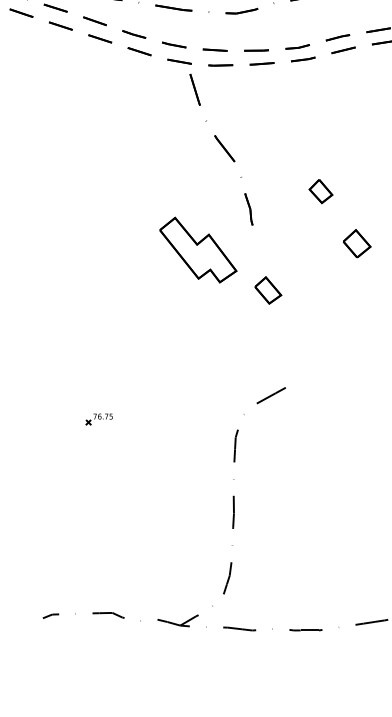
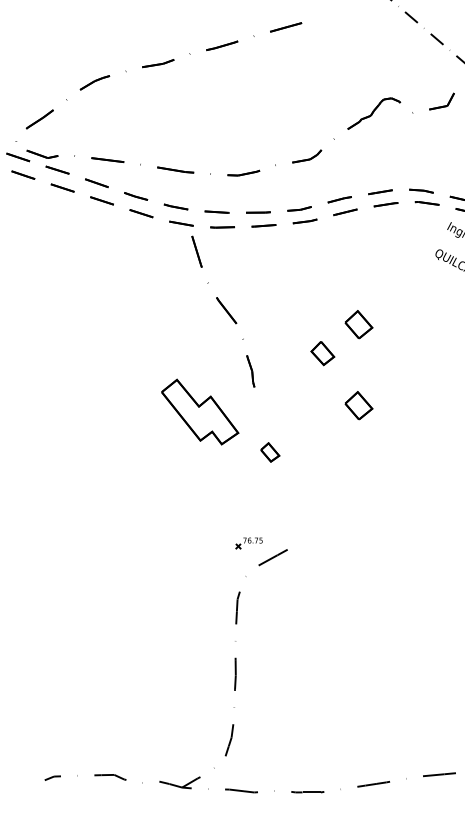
part: (356, 162) -> (358, 324), added
part: (268, 290) -> (270, 452), size x0.7
part: (98, 419) -> (248, 543), moved

